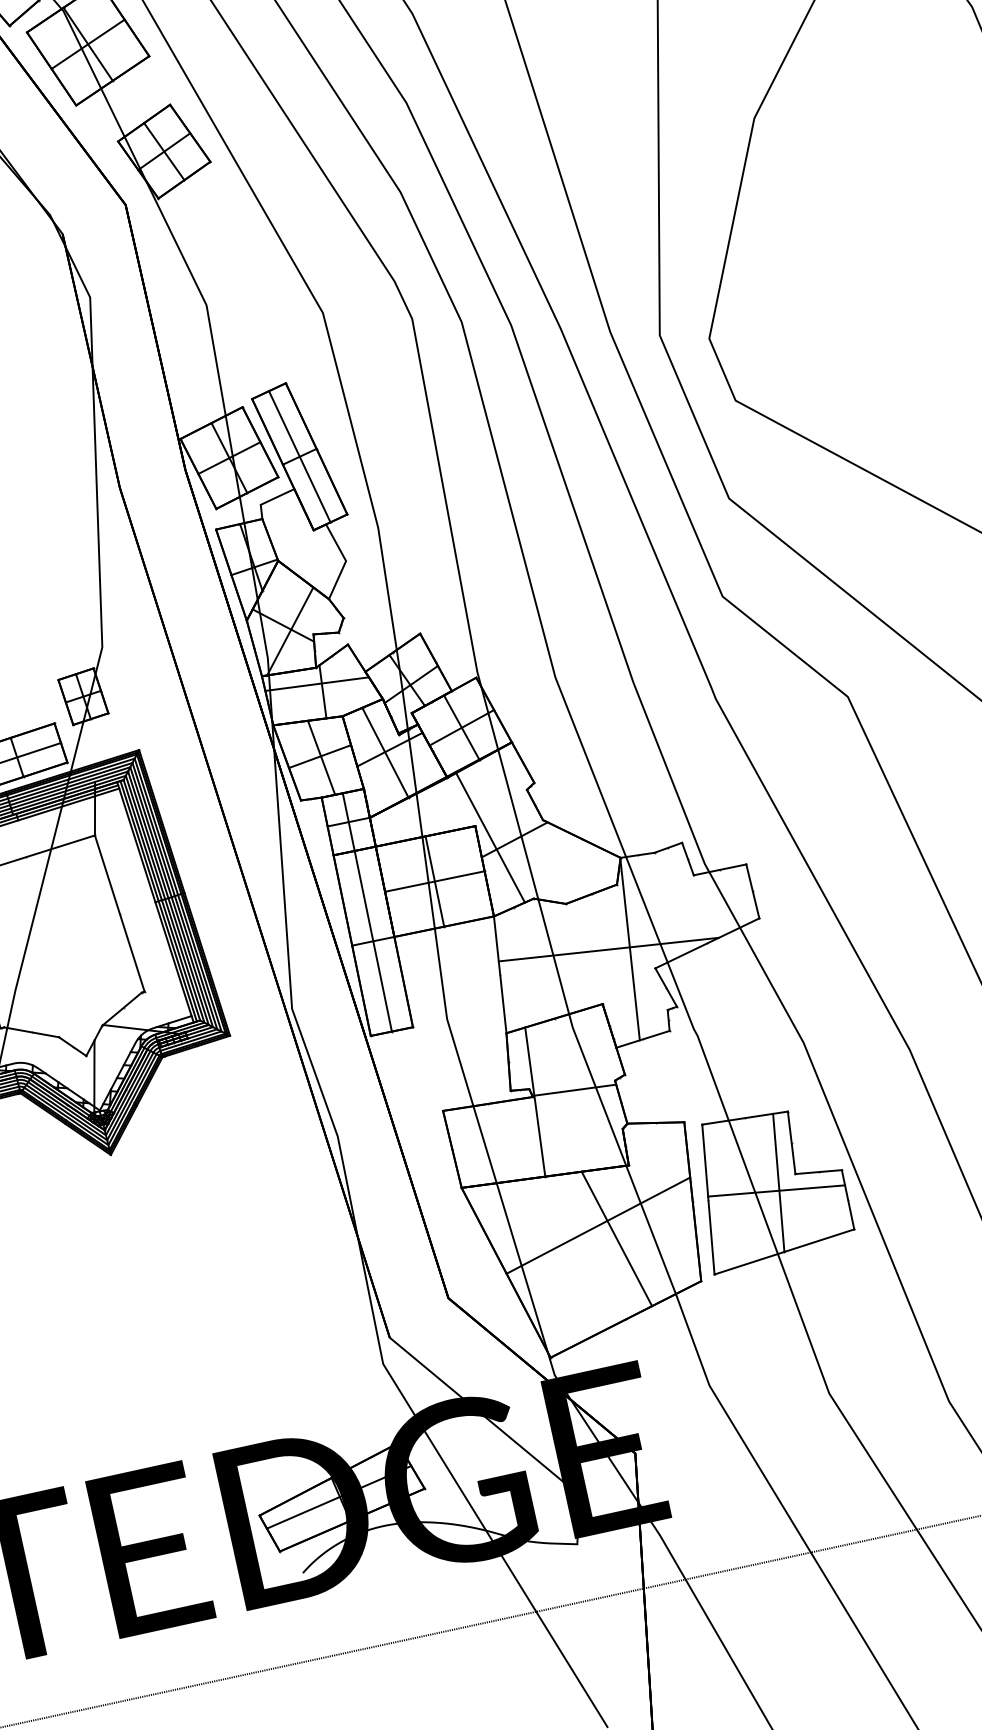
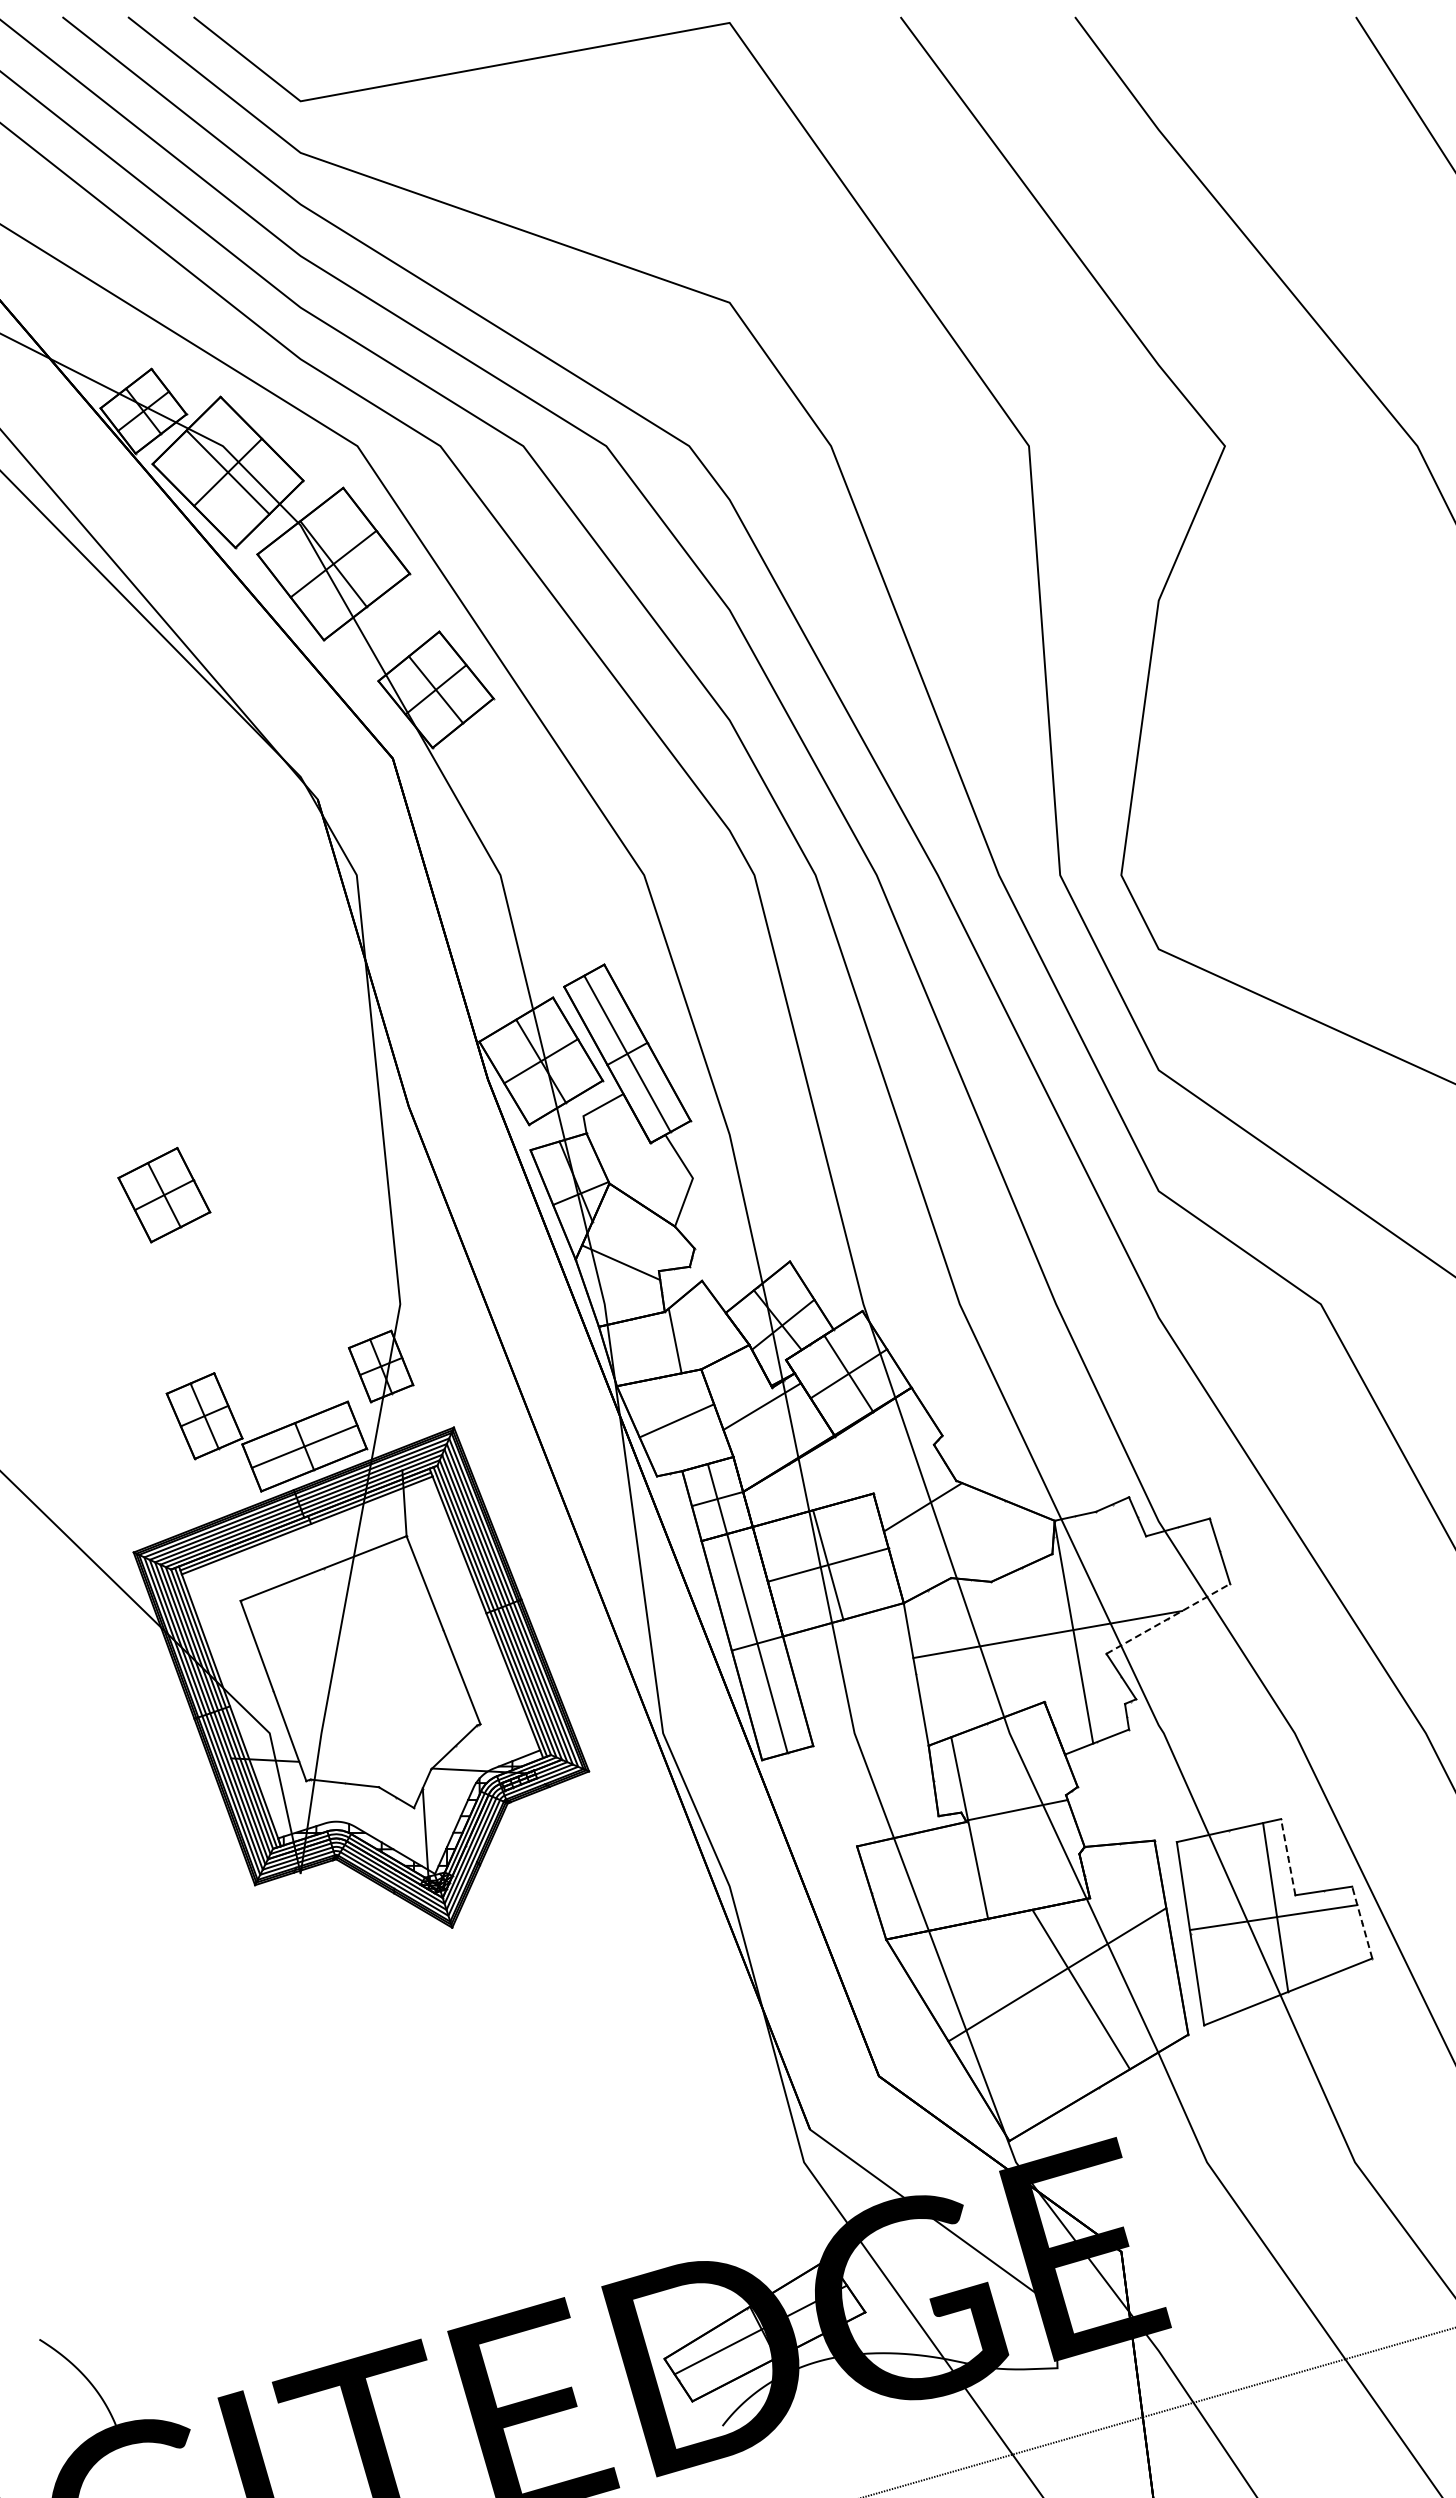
line: (289, 631) -> (629, 1269), removed
line: (317, 683) -> (667, 1331), removed
line: (385, 752) -> (756, 1410), removed
line: (321, 757) -> (678, 1421), removed
line: (490, 836) -> (892, 1505), removed
line: (707, 943) -> (1168, 1618), solid -> dashed
line: (791, 1143) -> (1288, 1857), solid -> dashed
line: (848, 1199) -> (1362, 1922), solid -> dashed

